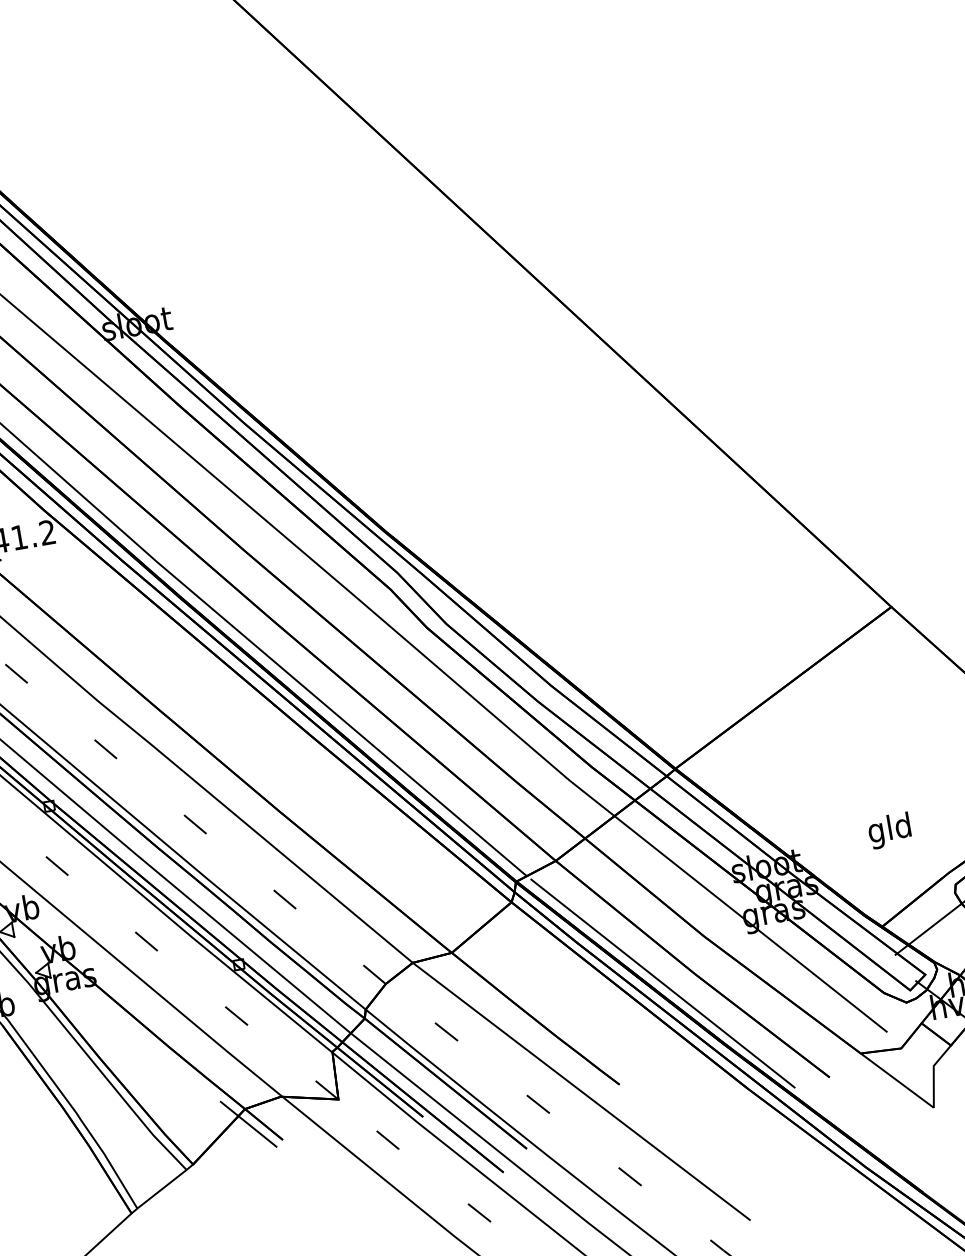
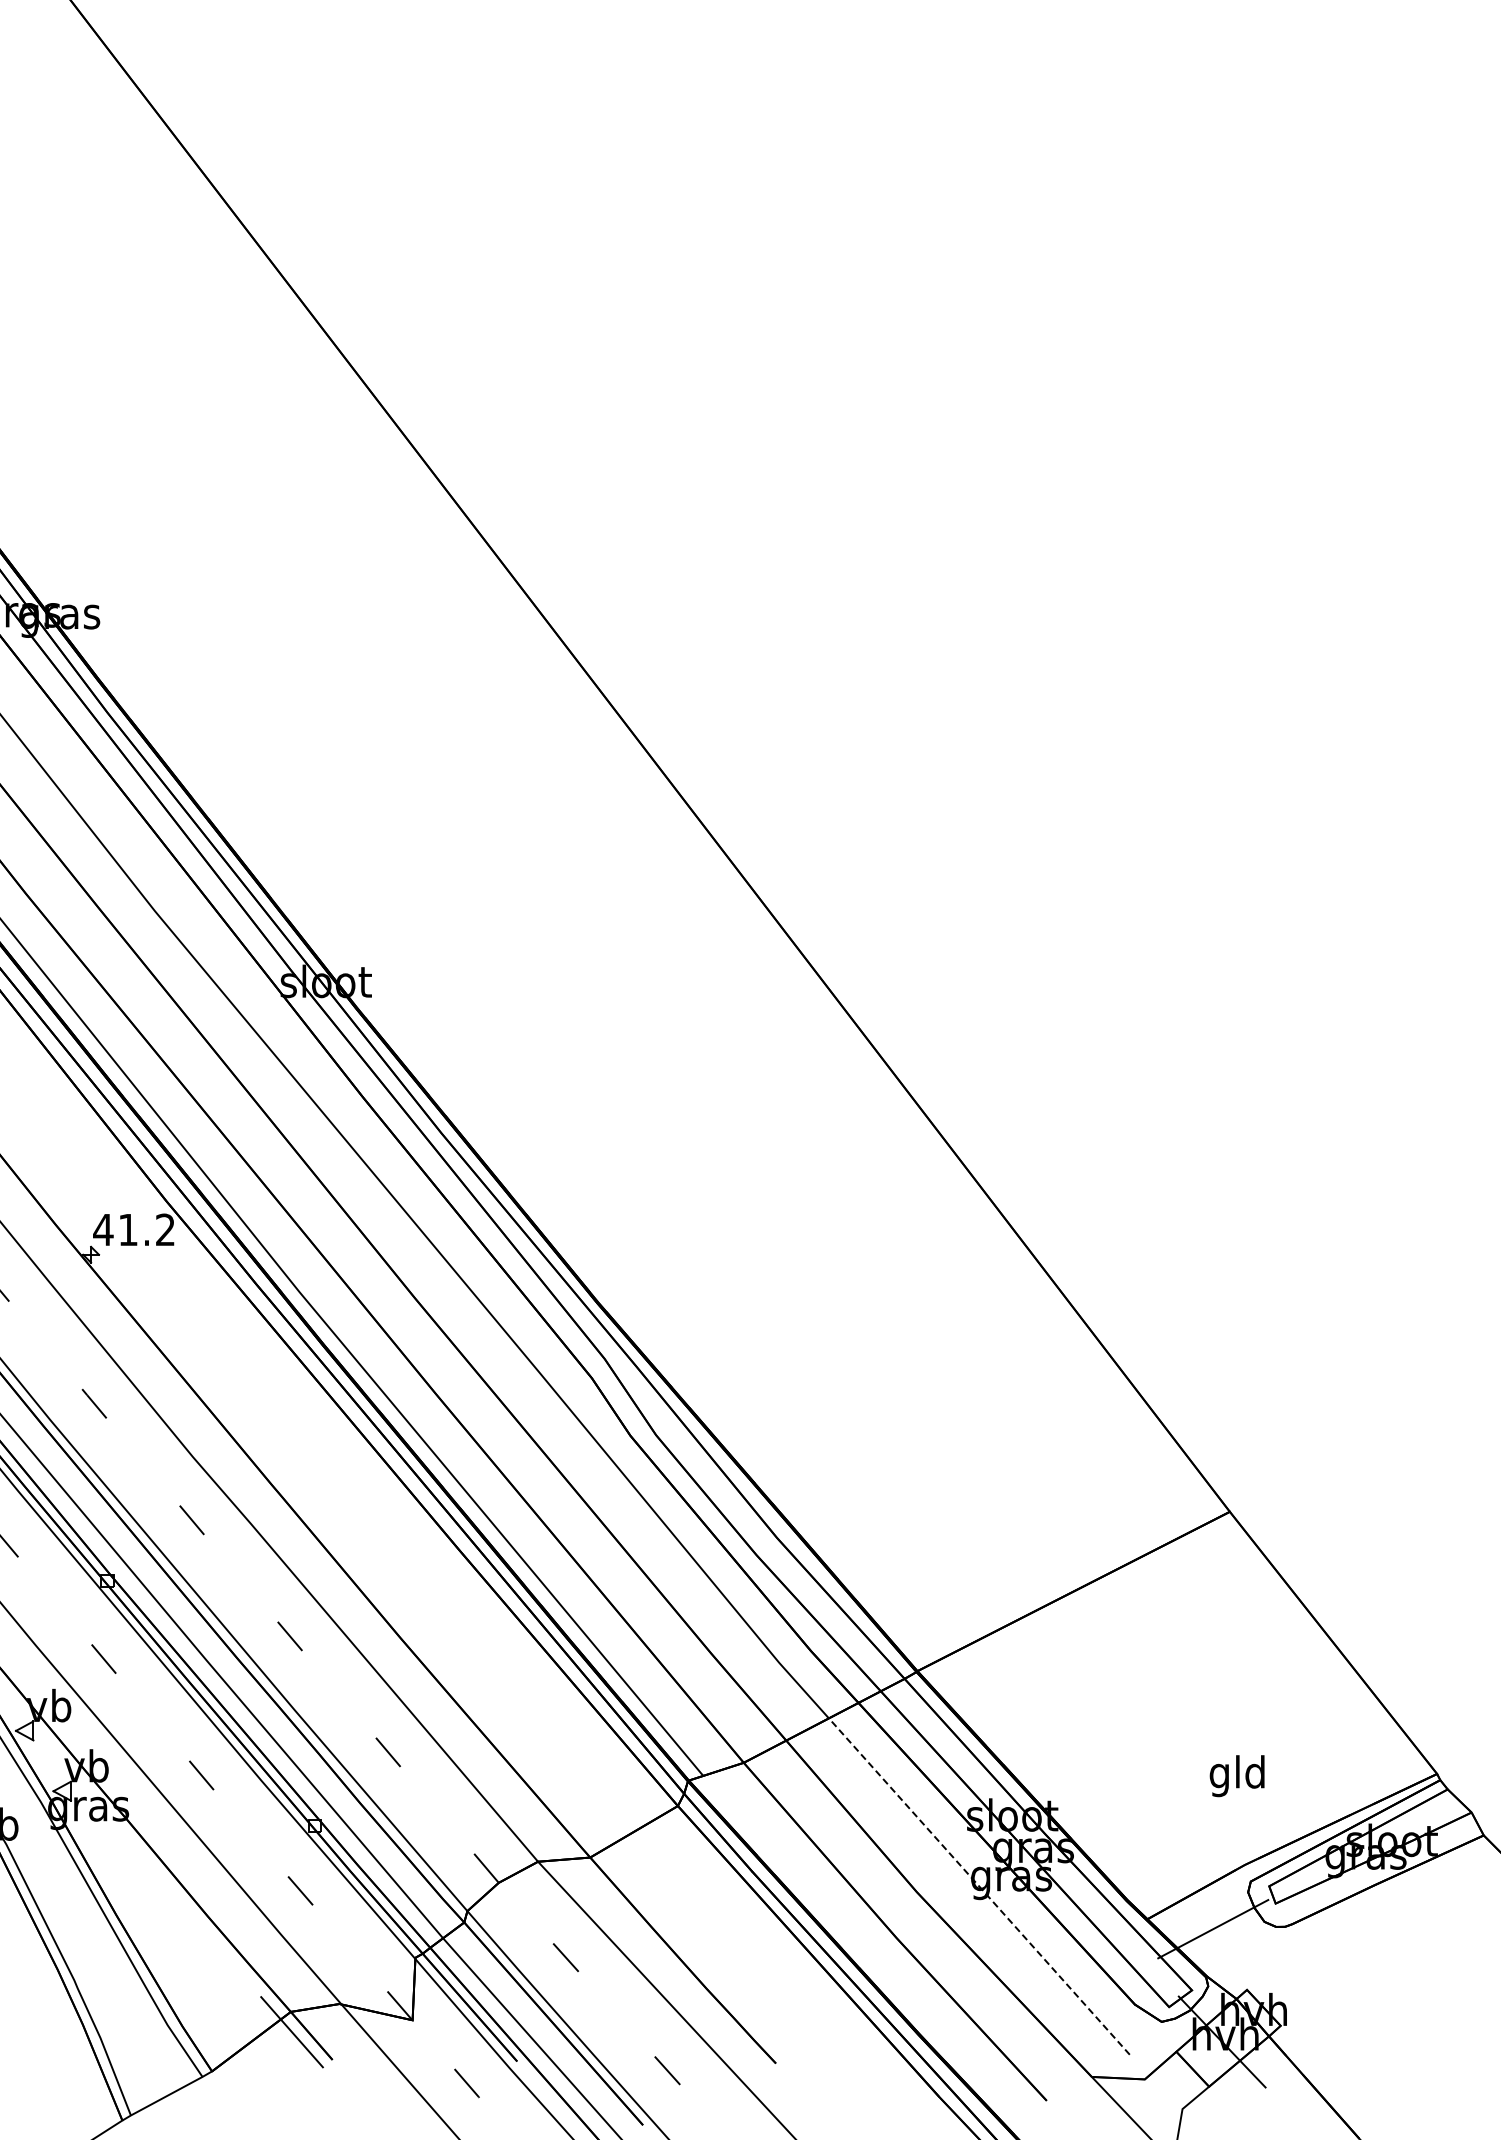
text: (889, 831) -> (1236, 1776), moved
line: (750, 923) -> (979, 1886), solid -> dashed
line: (662, 983) -> (853, 1943), removed

